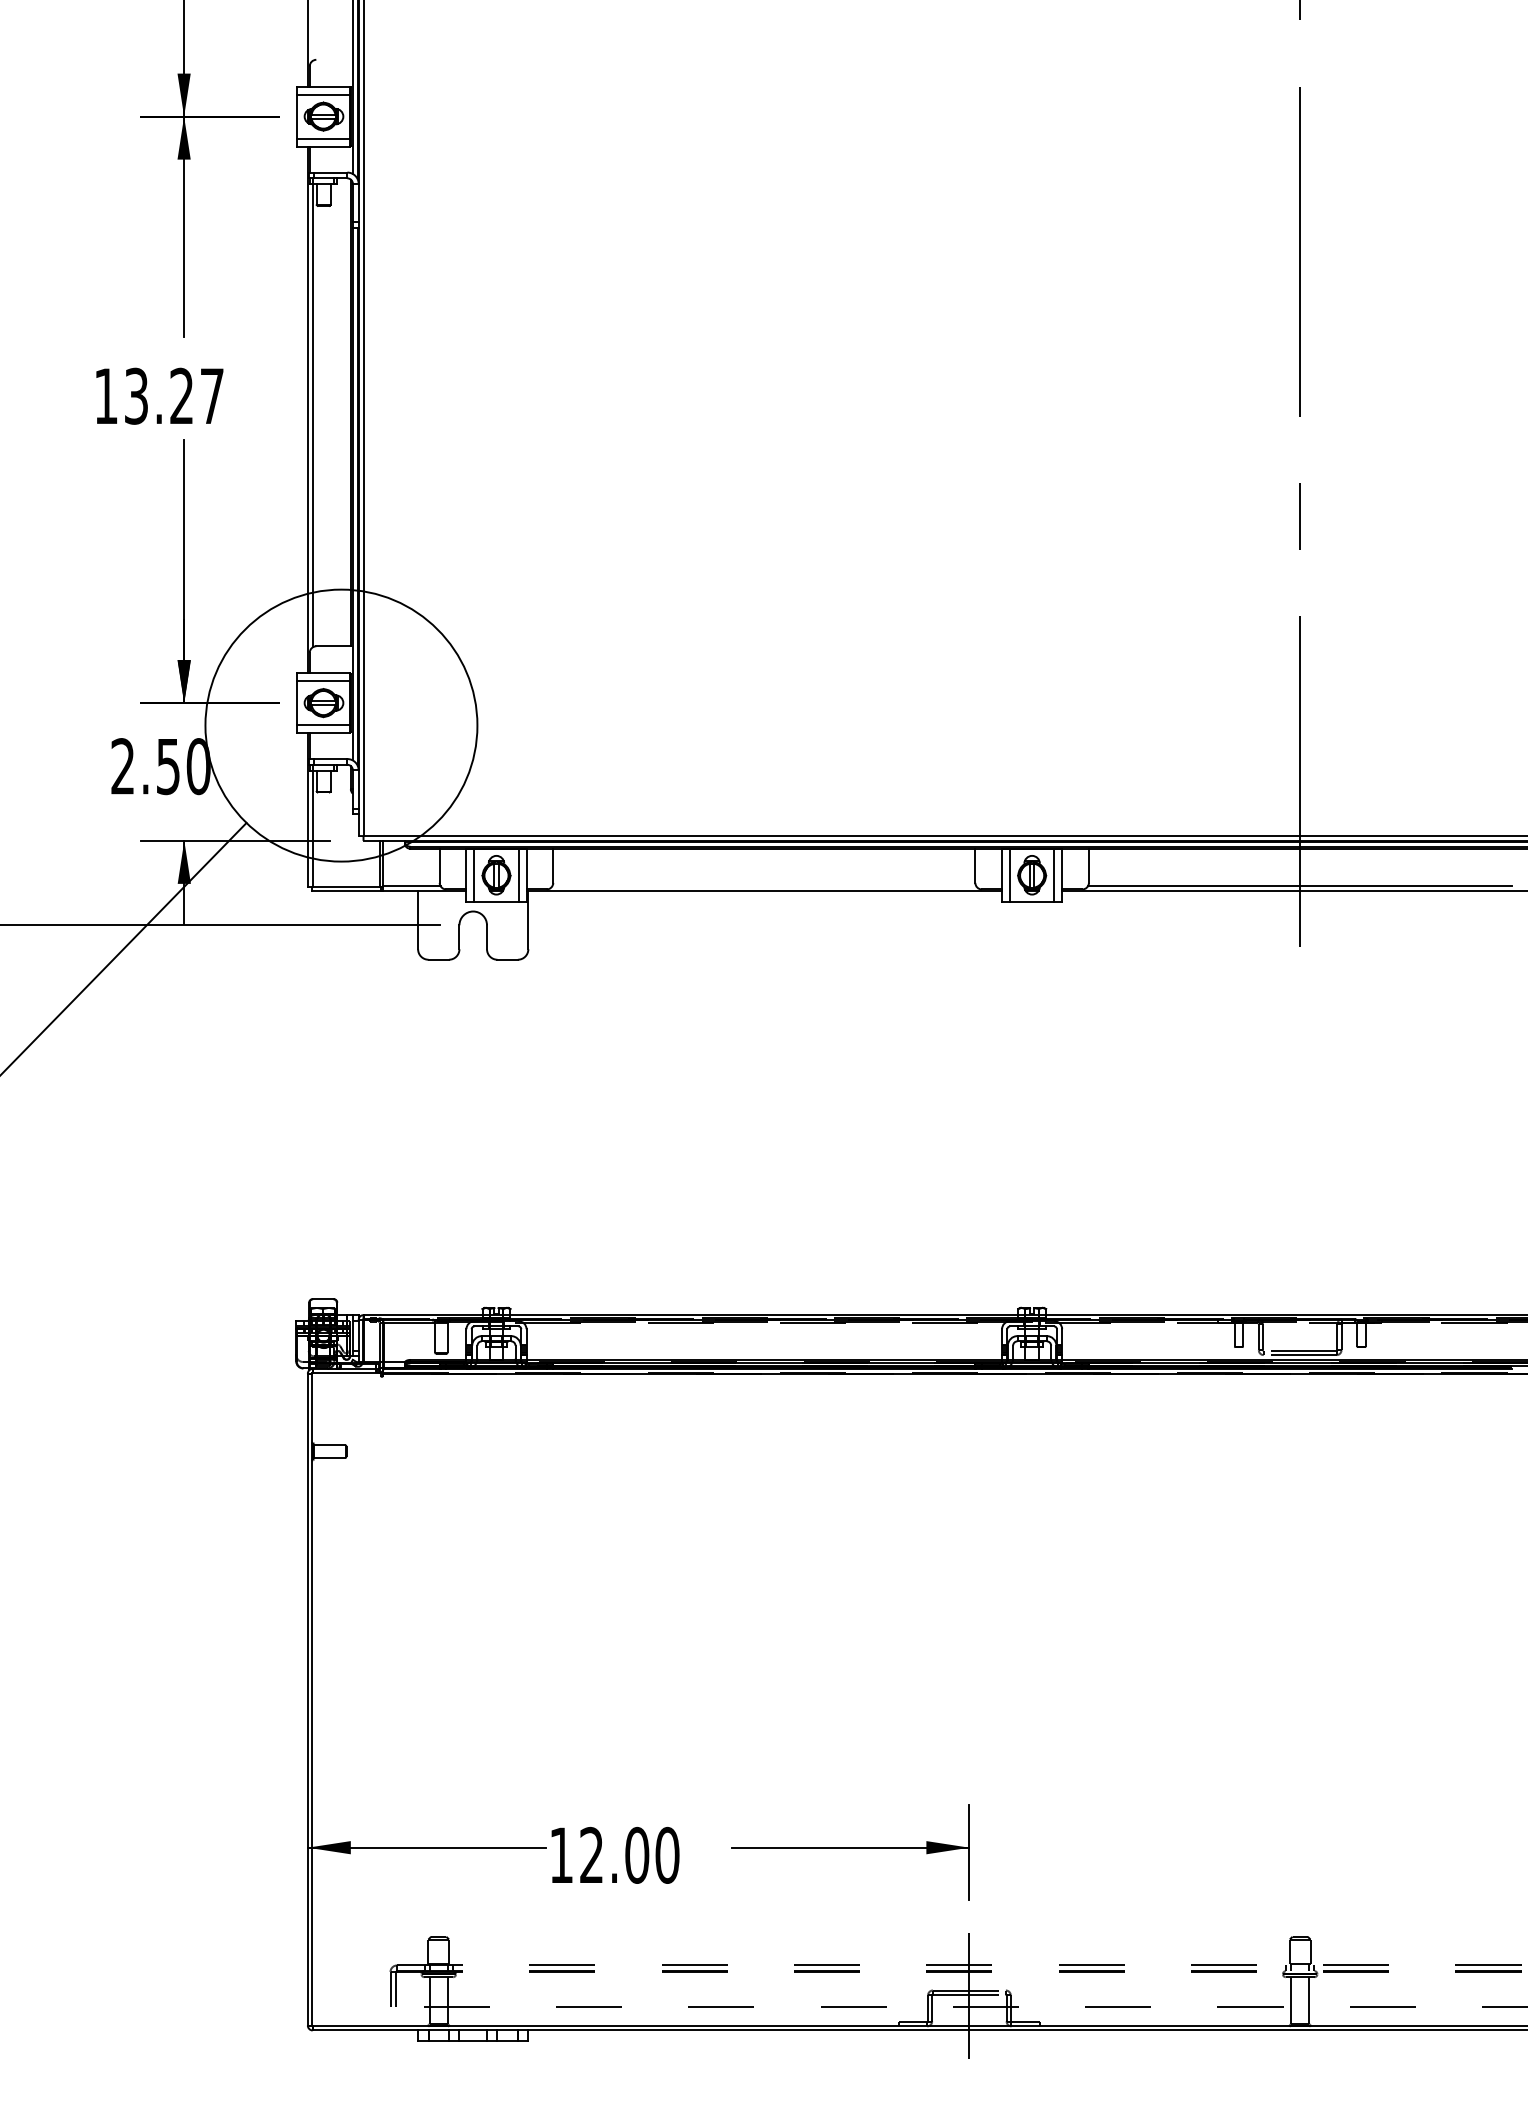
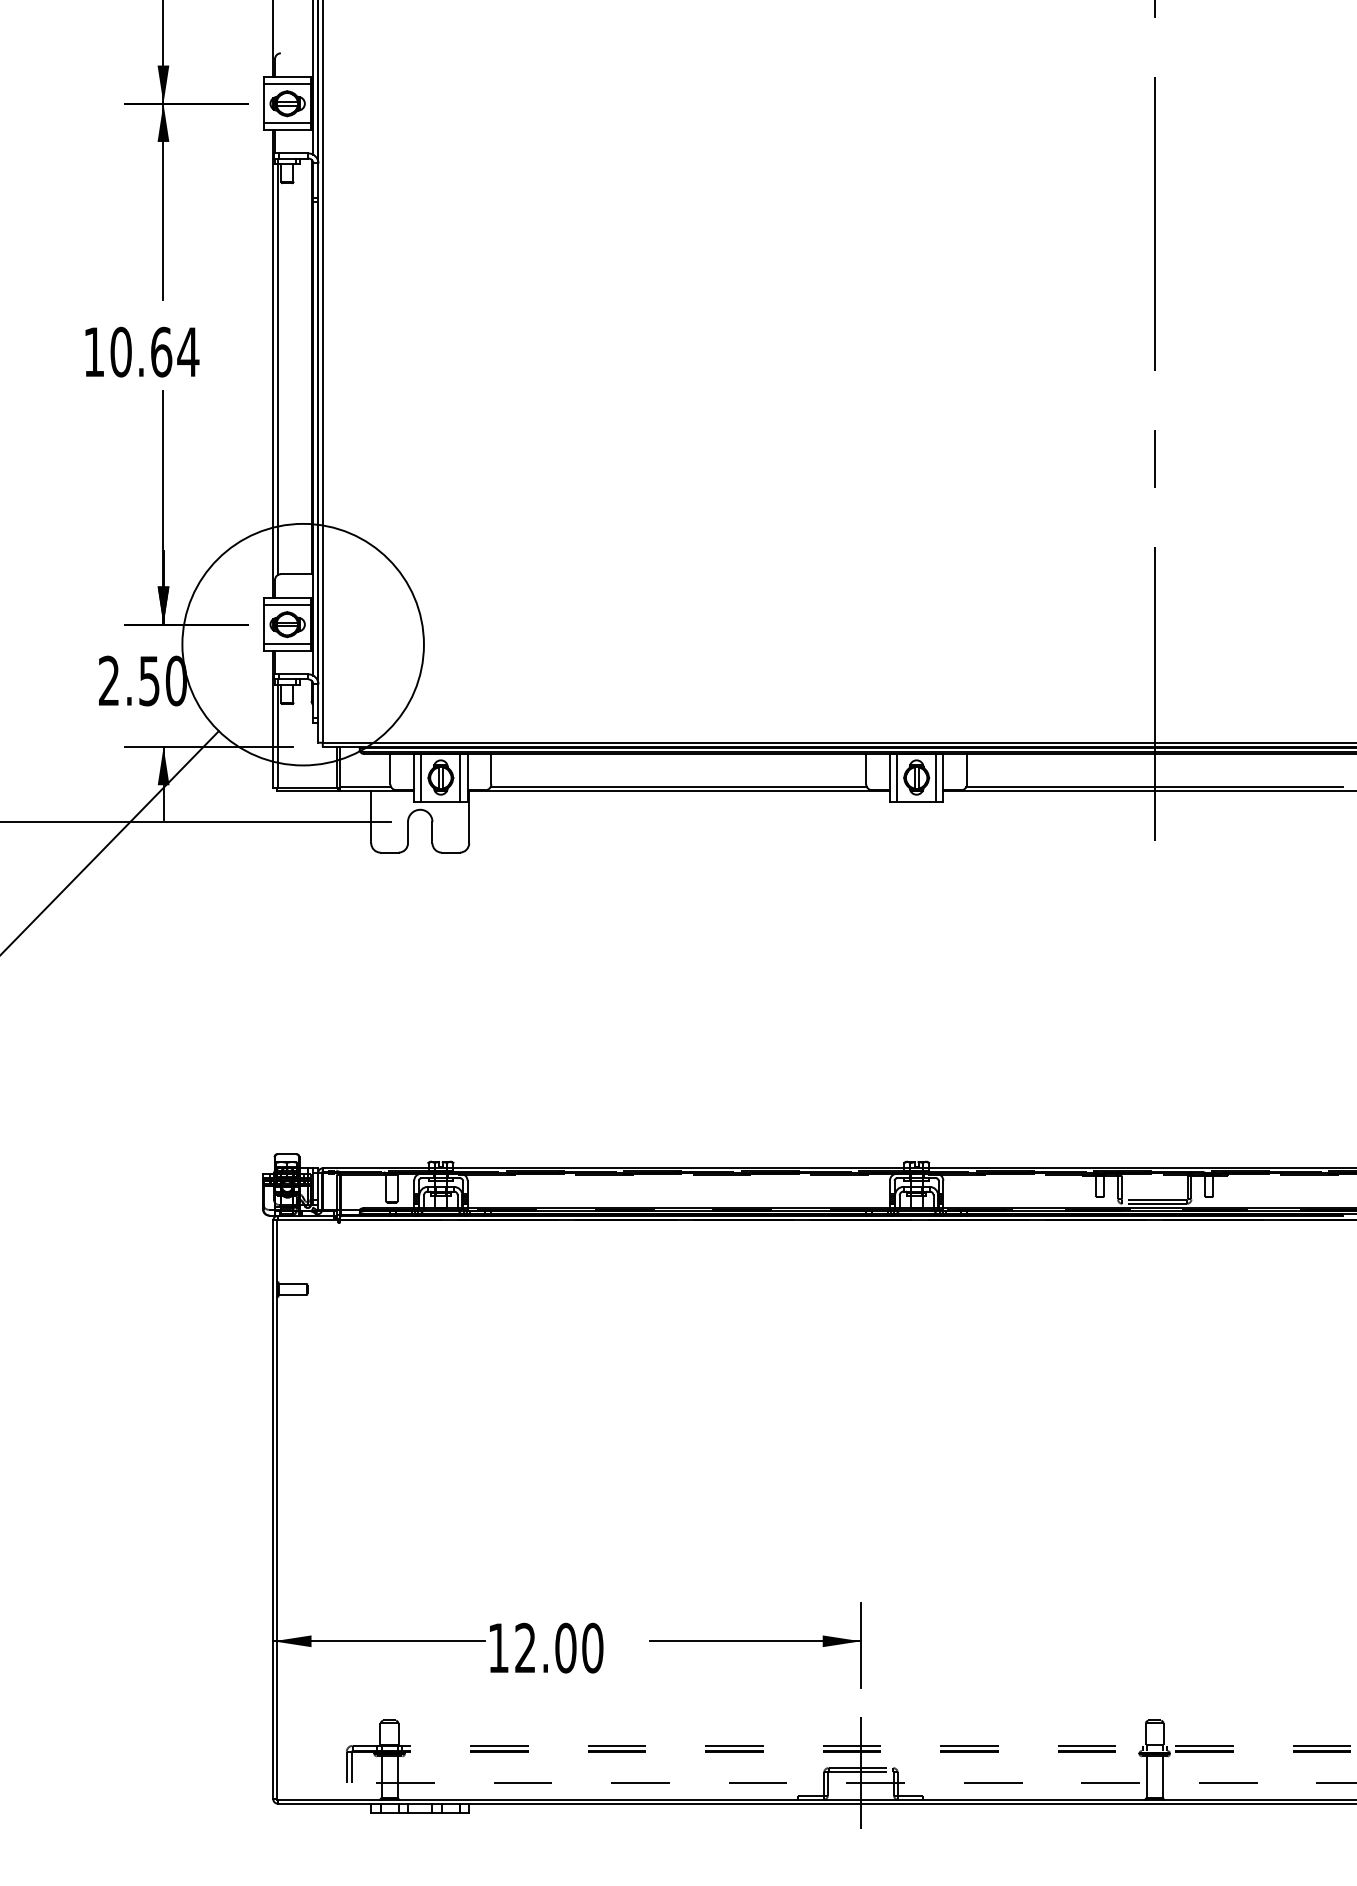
text: (174, 395) -> (154, 351), 13.27 -> 10.64
line: (764, 886) -> (678, 787), added

